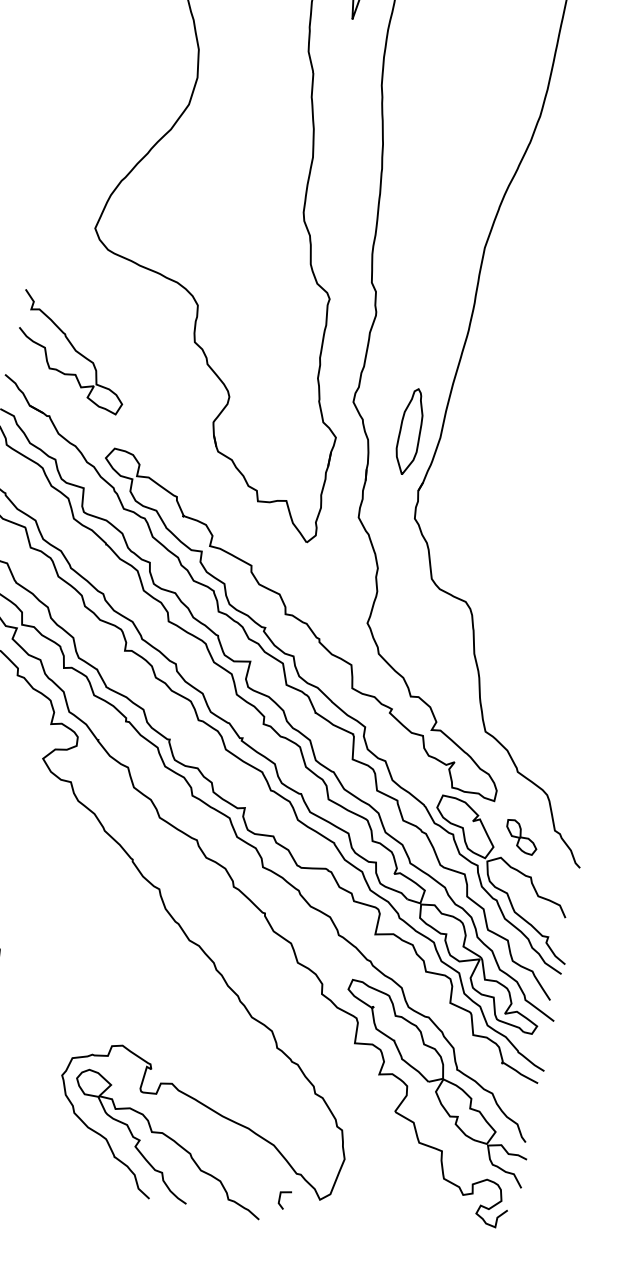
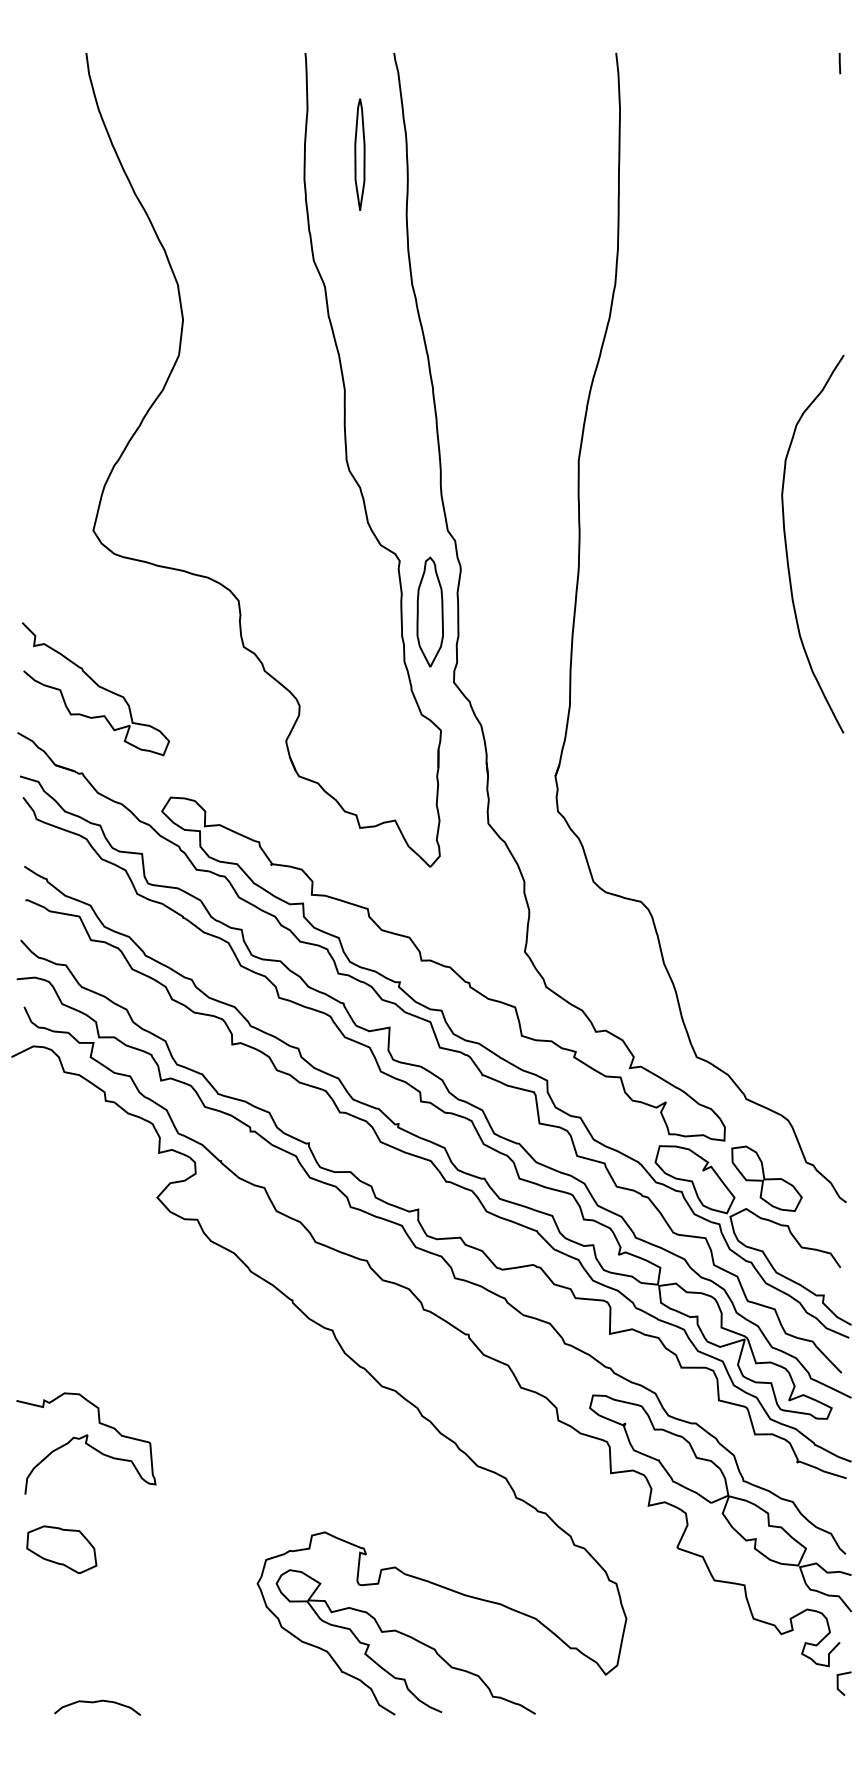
part: (409, 431) -> (429, 611), moved
part: (521, 837) -> (766, 1178), size x1.67
line: (280, 1199) -> (838, 1683), moved

